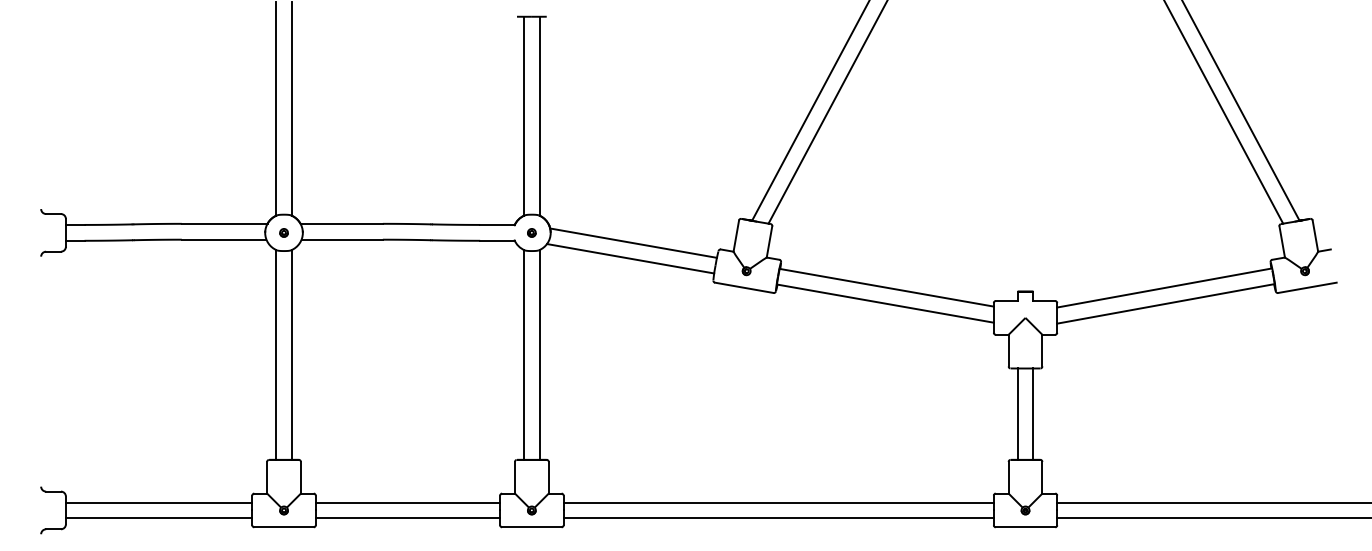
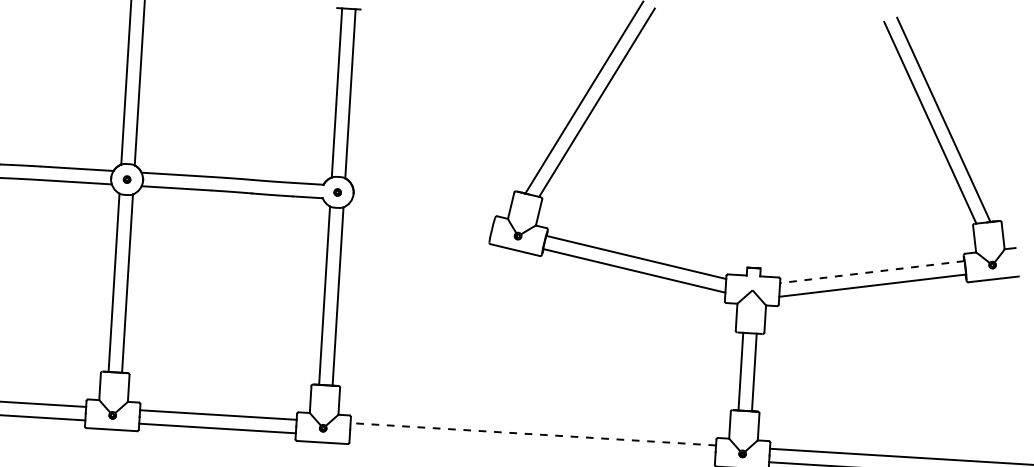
line: (633, 242) -> (423, 205), removed
line: (630, 258) -> (420, 219), removed
line: (1164, 288) -> (872, 272), solid -> dashed
line: (778, 502) -> (533, 434), solid -> dashed
line: (778, 518) -> (532, 447), removed

